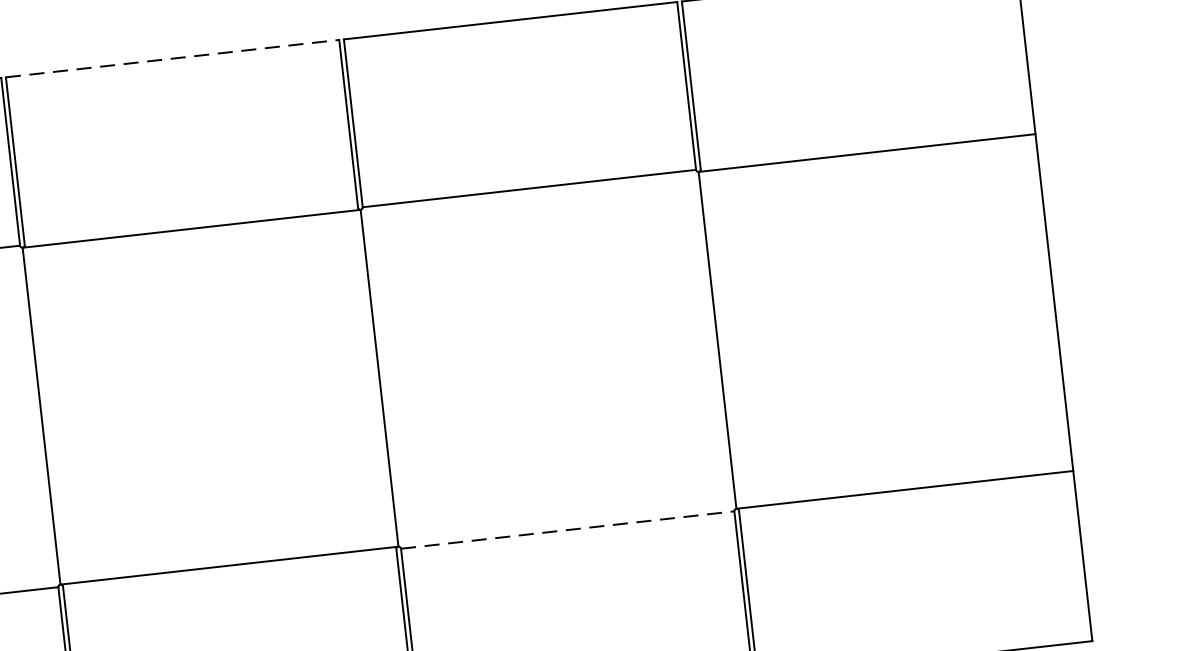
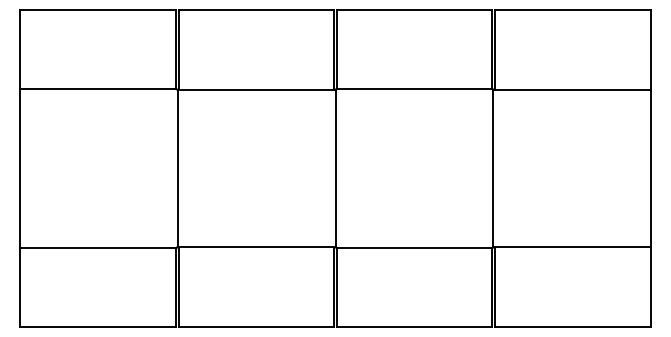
line: (172, 59) -> (256, 10), dashed -> solid
line: (567, 530) -> (414, 248), dashed -> solid

